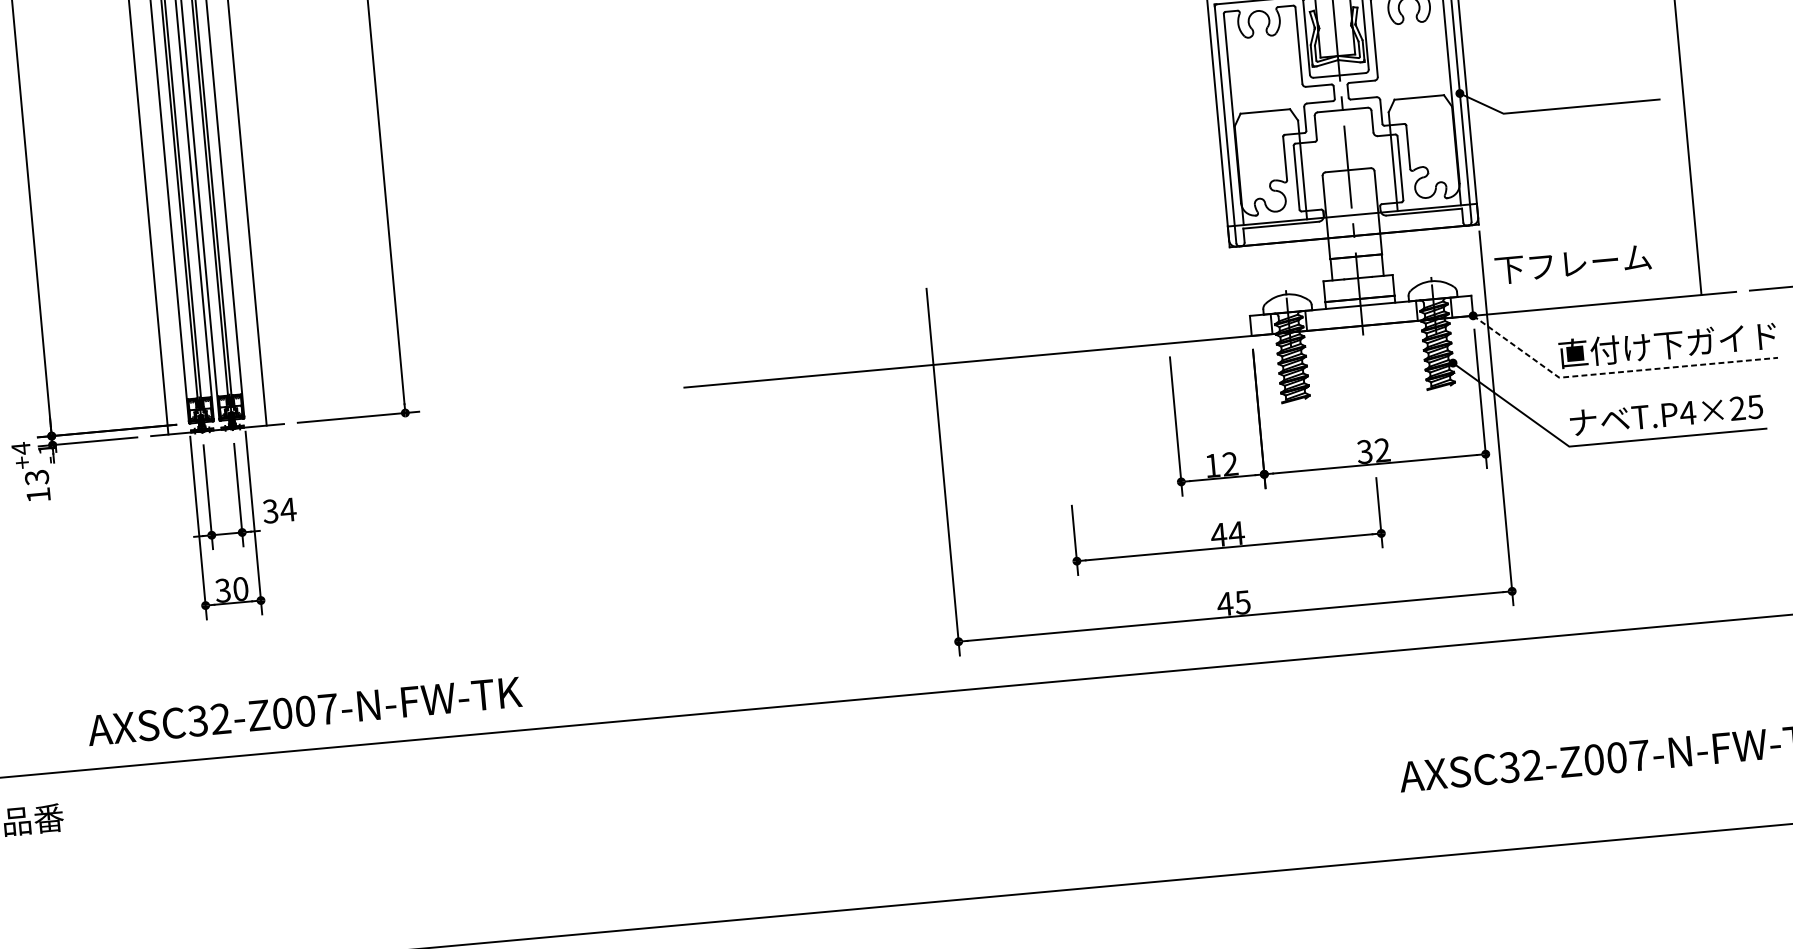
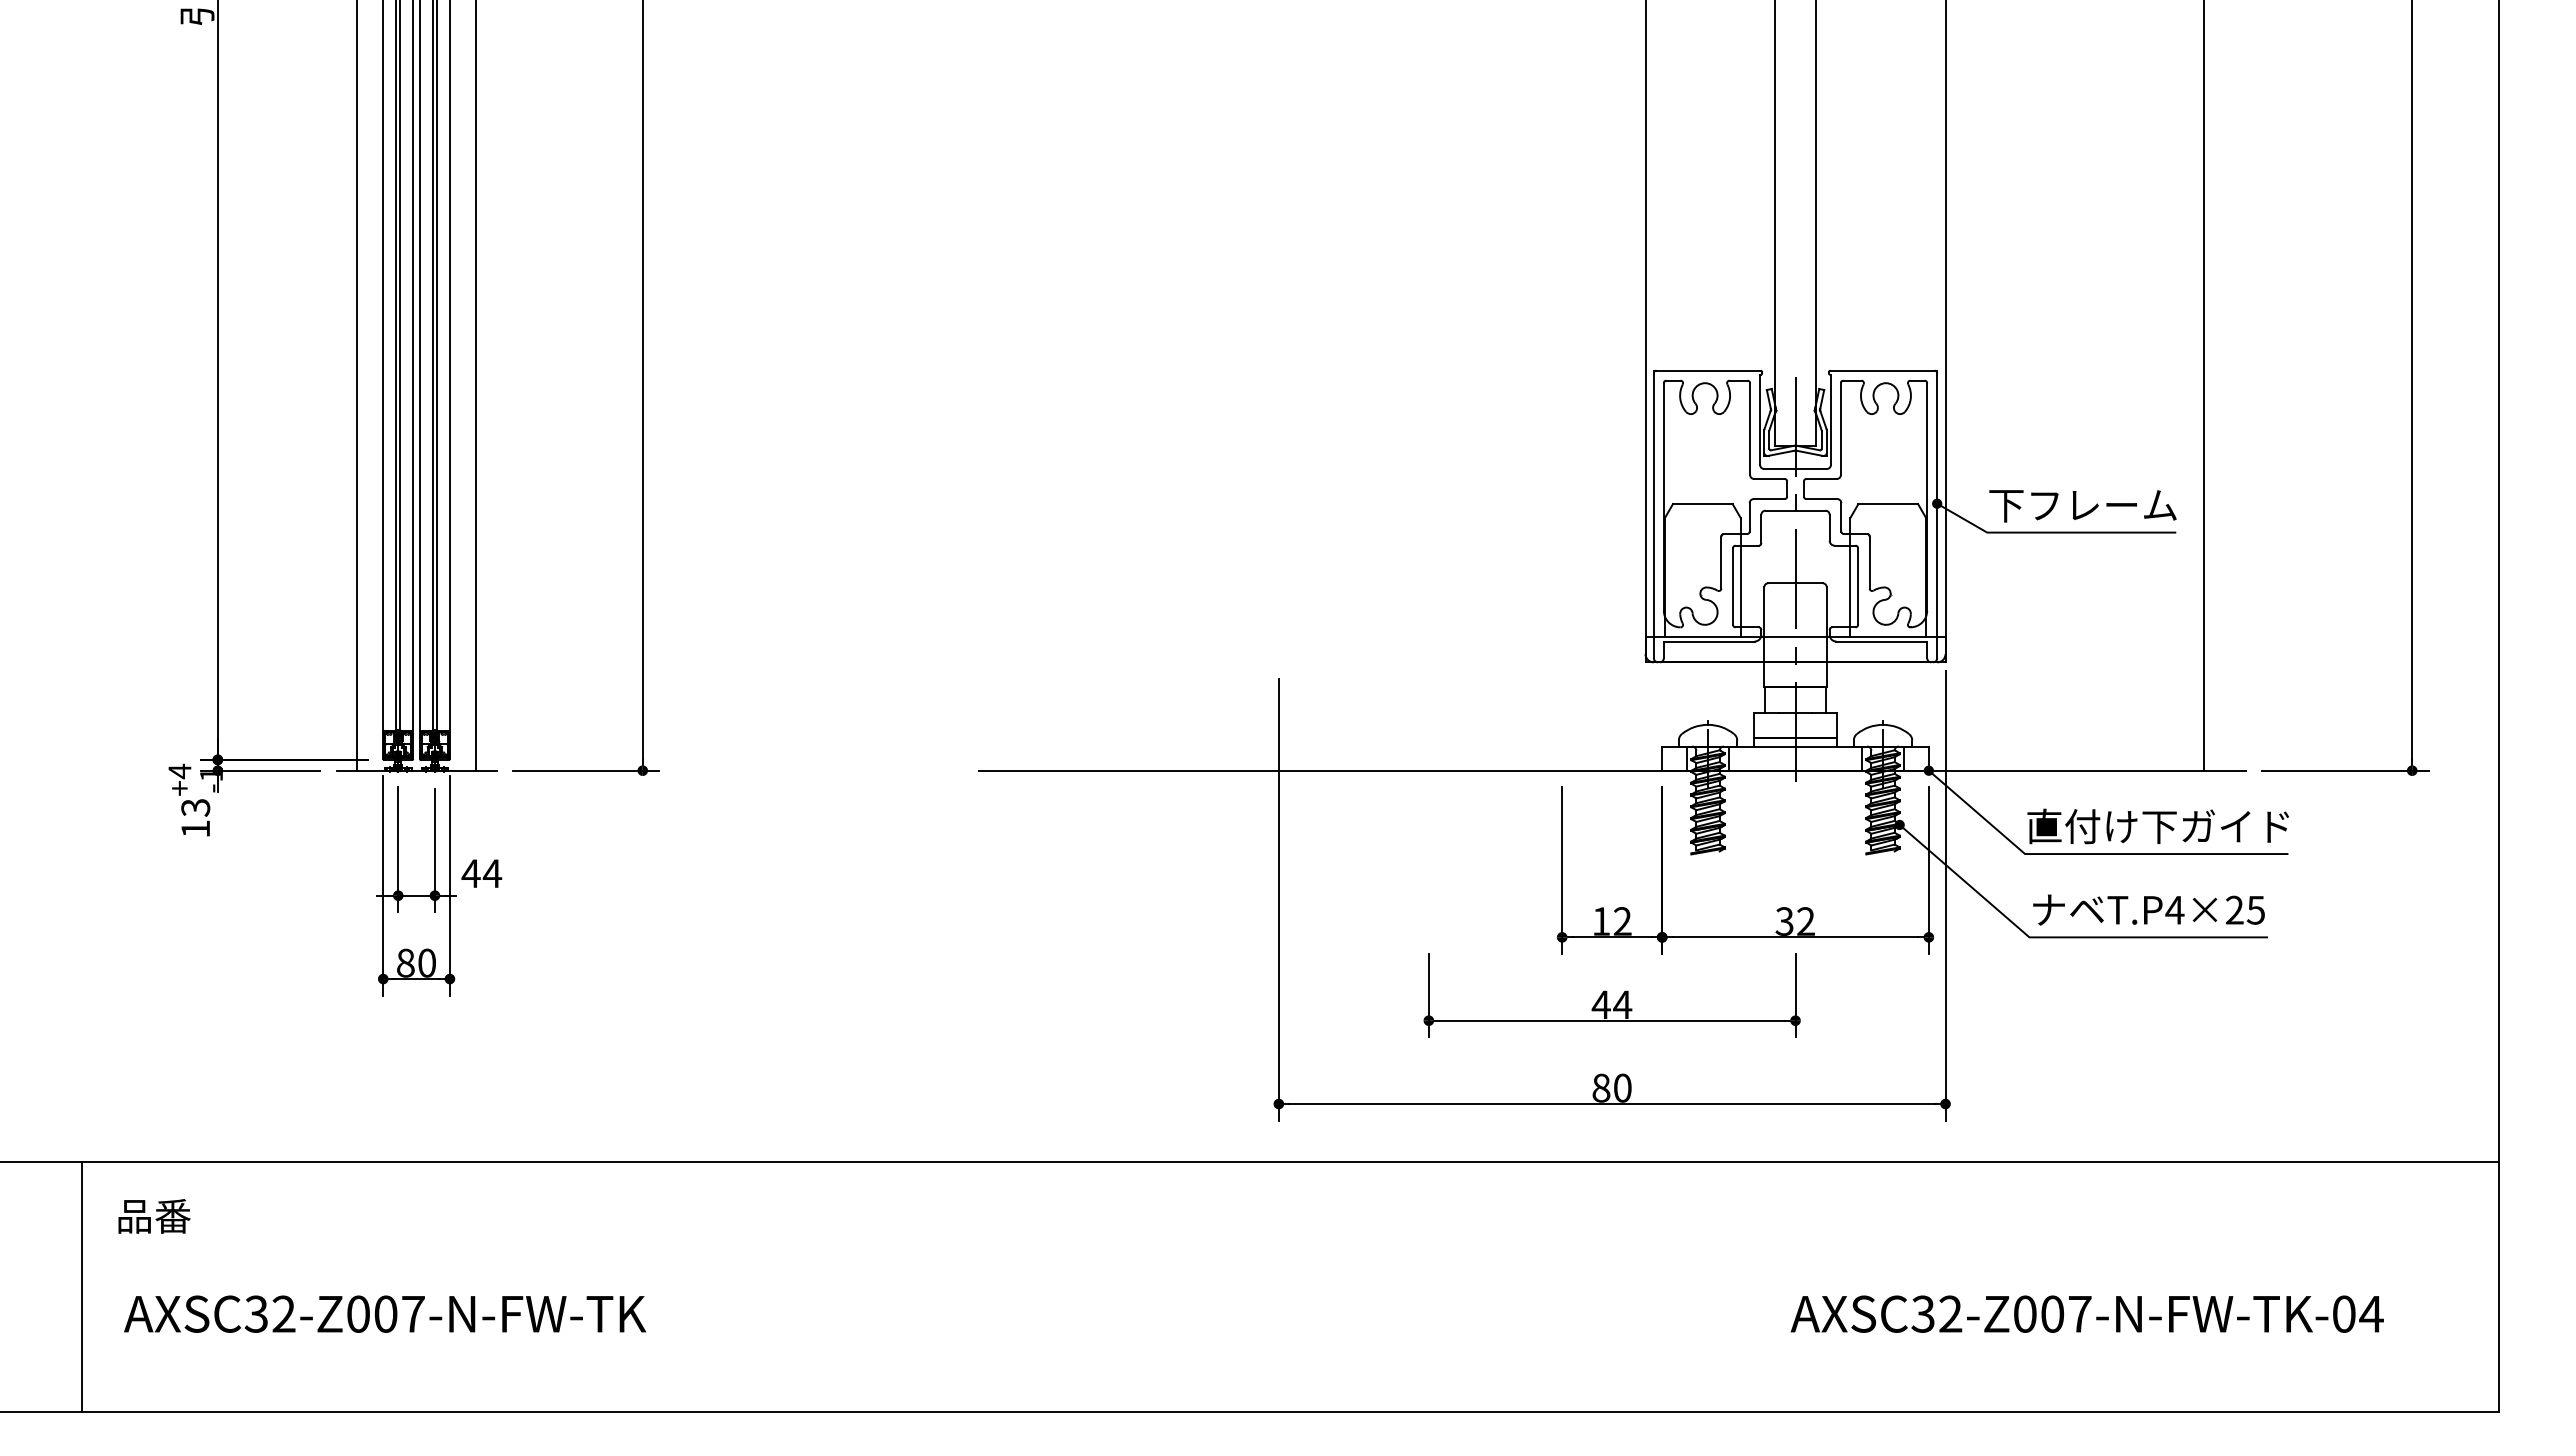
text: (1572, 264) -> (2082, 506), moved
line: (1615, 373) -> (2092, 854), dashed -> solid
text: (270, 511) -> (470, 873), 34 -> 44
text: (222, 590) -> (405, 962), 30 -> 80
text: (1233, 602) -> (1611, 1087), 45 -> 80
text: (304, 710) -> (385, 1313), moved

